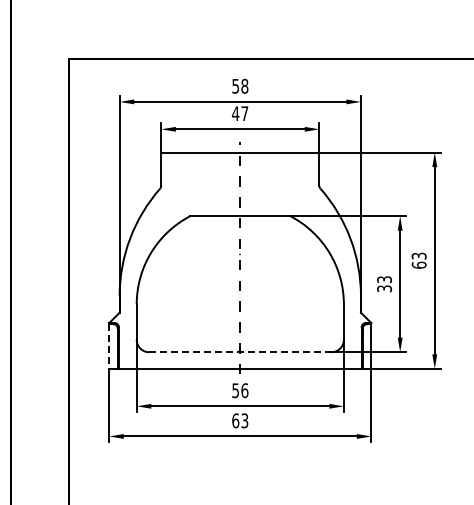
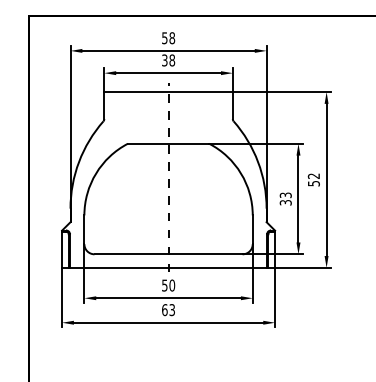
text: (239, 113) -> (167, 60), 47 -> 38
text: (418, 260) -> (313, 179), 63 -> 52
line: (109, 347) -> (62, 250), dashed -> solid
line: (240, 352) -> (168, 254), dashed -> solid
text: (244, 390) -> (171, 285), 56 -> 50

